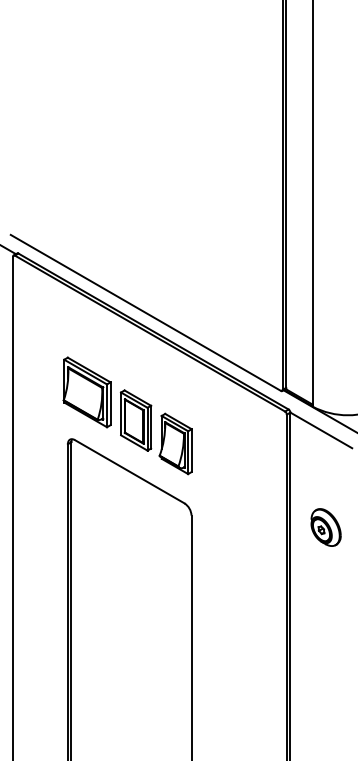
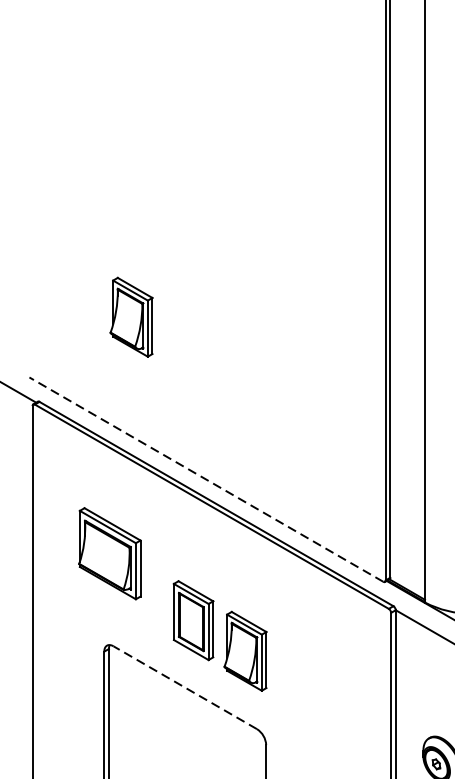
part: (88, 188) -> (131, 316), added
line: (145, 312) -> (205, 479), solid -> dashed
part: (86, 392) -> (108, 553), moved
line: (129, 471) -> (184, 687), solid -> dashed

